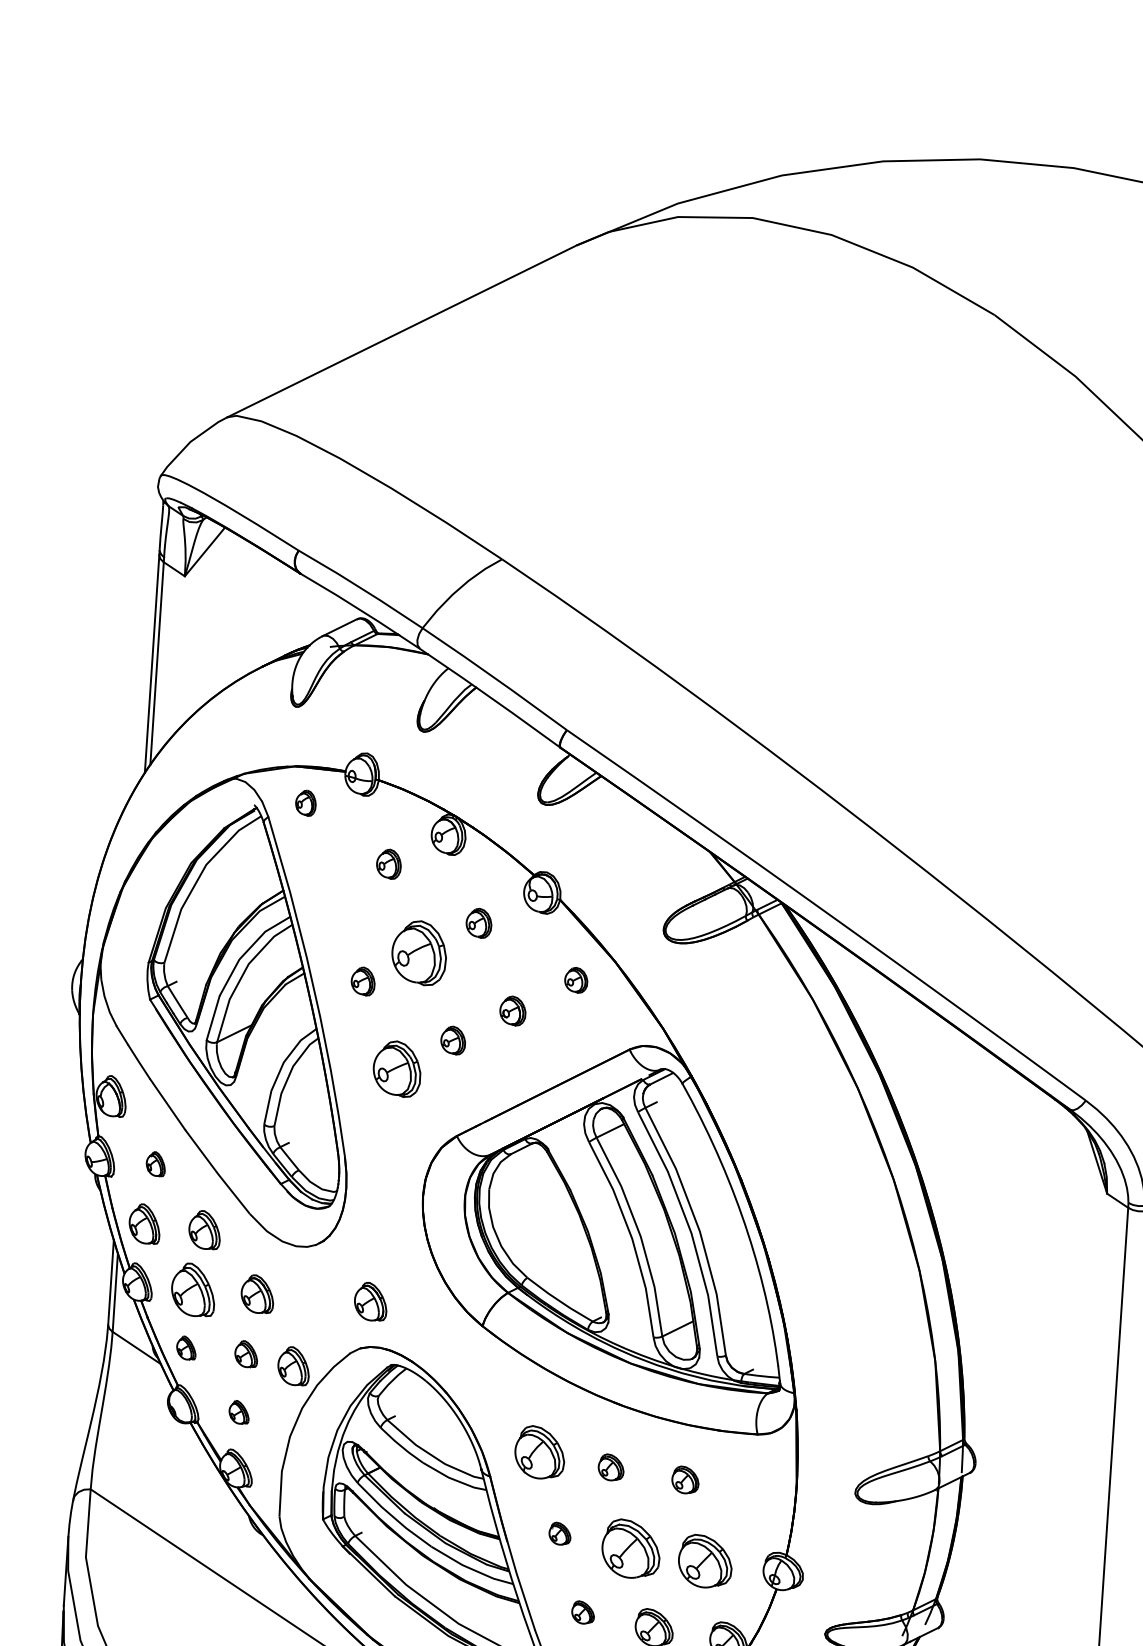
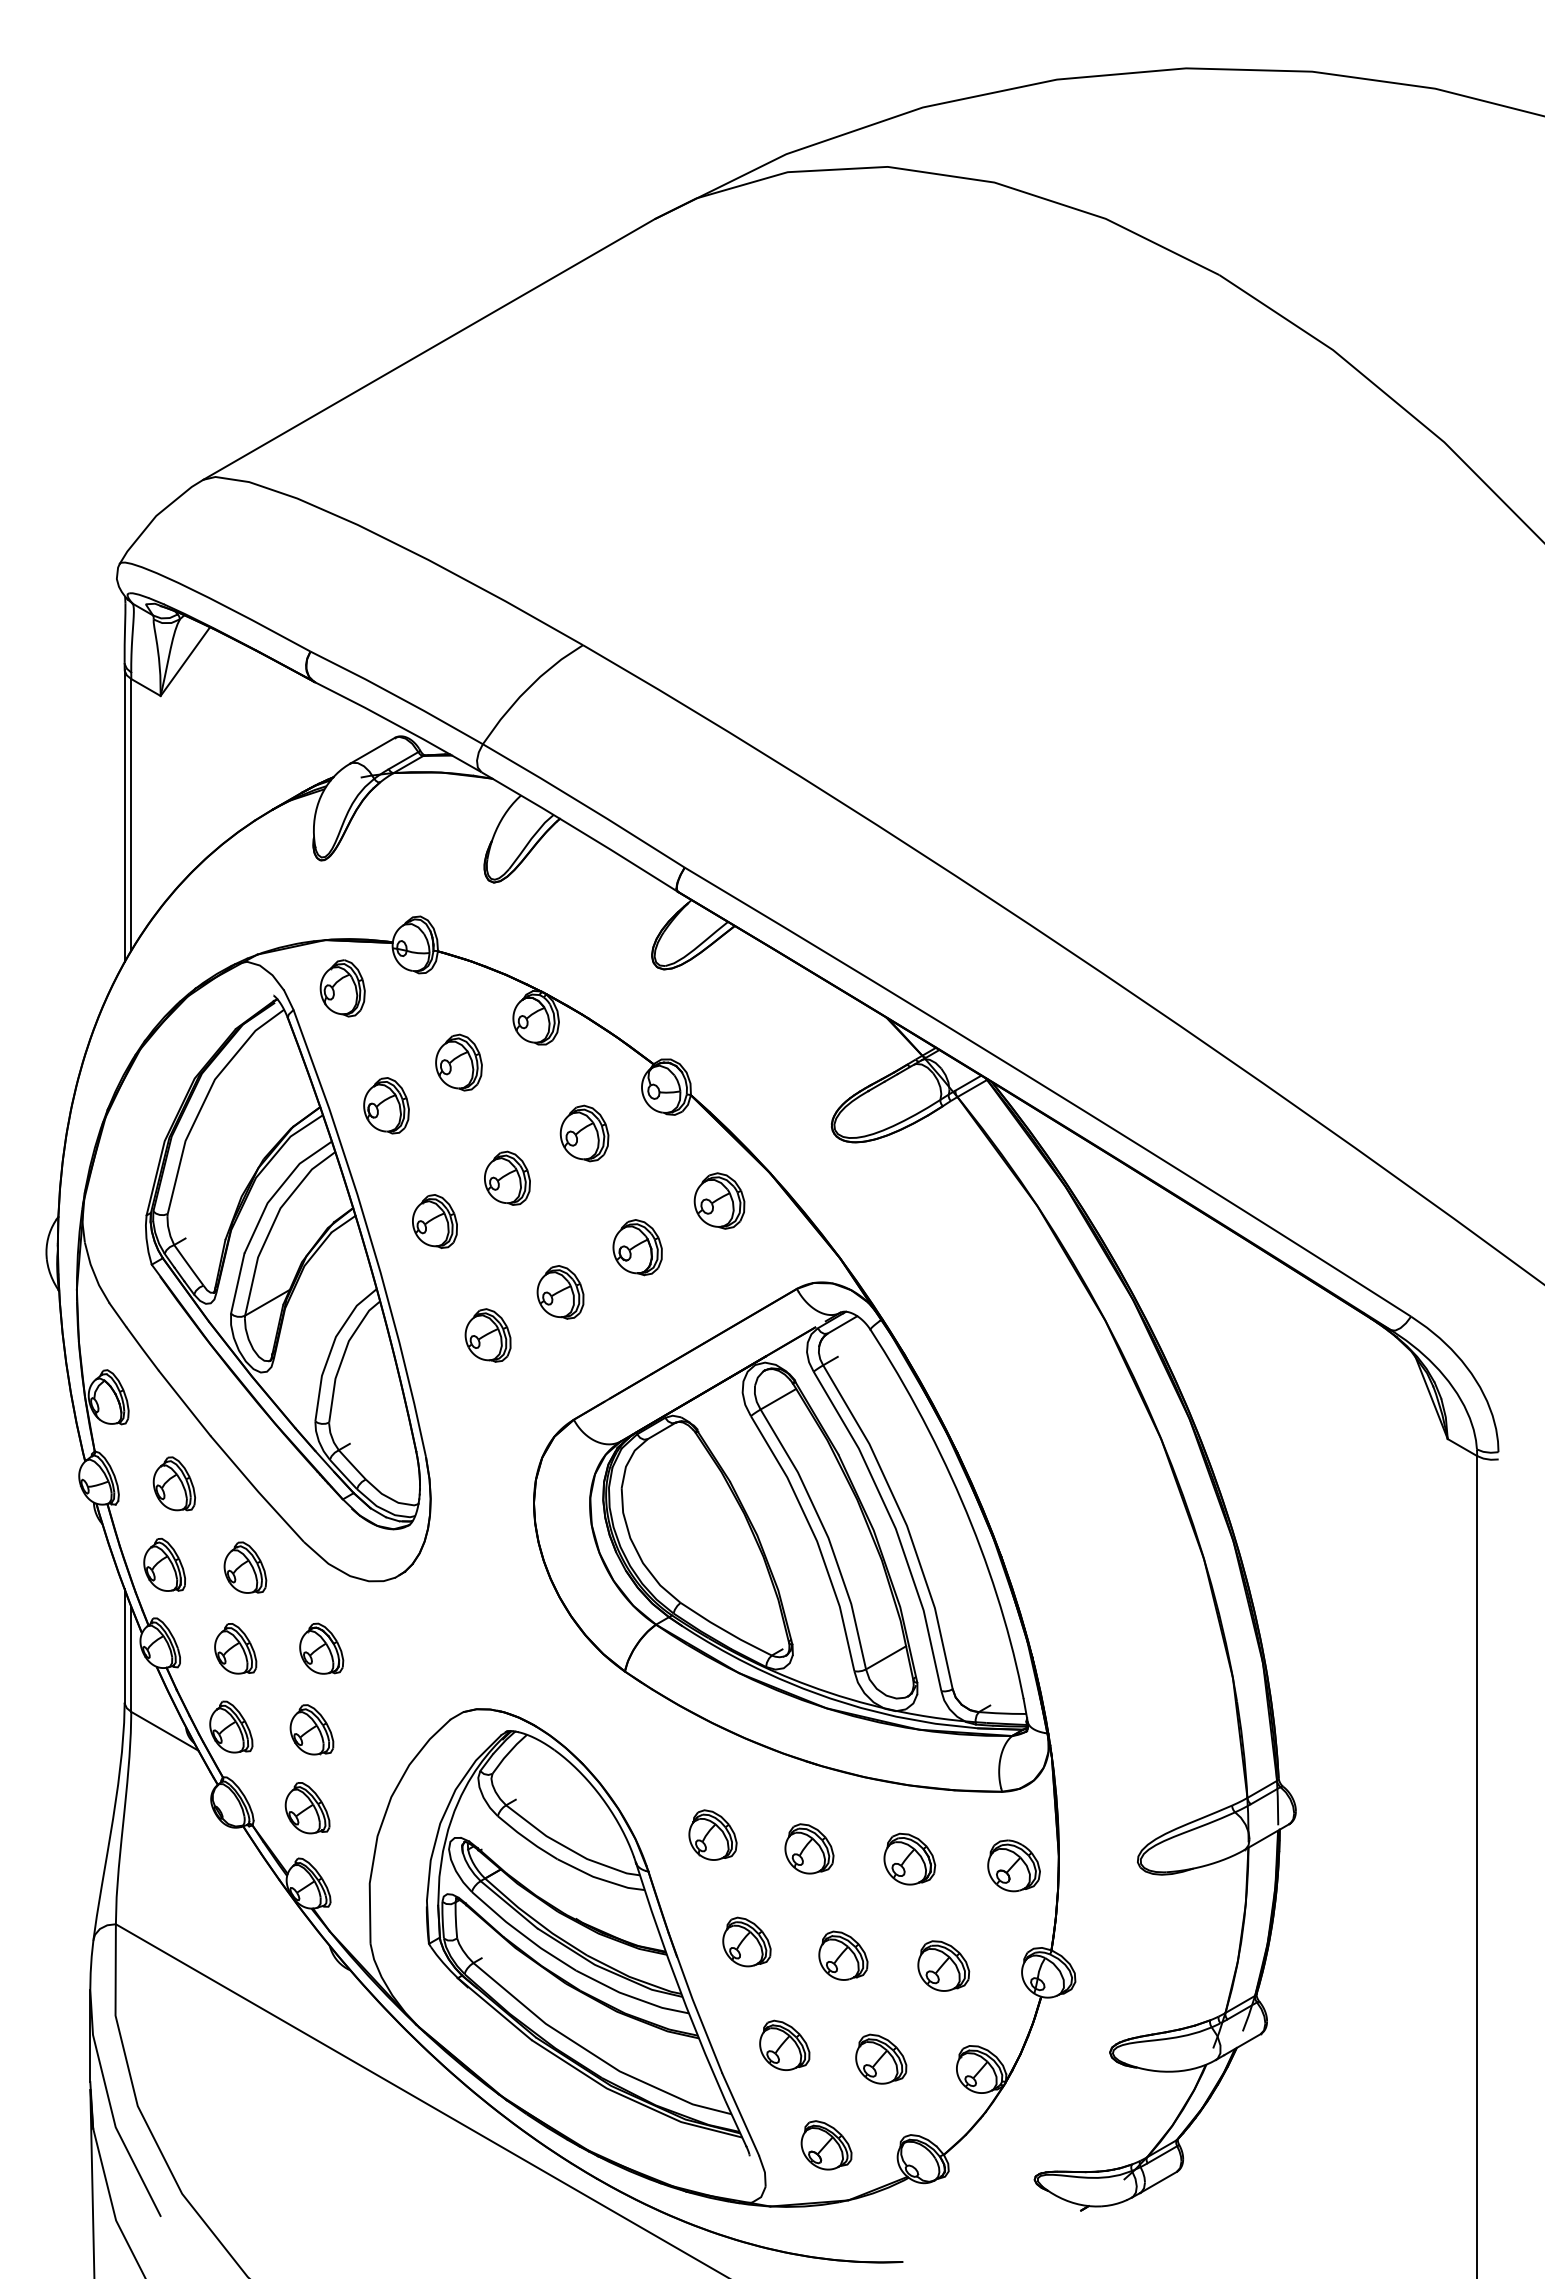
part: (305, 803) -> (342, 988), size x1.67
part: (388, 864) -> (458, 1062), size x1.43
part: (332, 892) -> (386, 1105), added
part: (479, 923) -> (584, 1133), size x1.43
part: (419, 952) -> (507, 1177), size x0.62
part: (576, 979) -> (719, 1200), size x1.67
part: (362, 981) -> (434, 1221), size x1.43
part: (512, 1010) -> (637, 1247), size x1.43
part: (453, 1040) -> (560, 1292), size x1.43
part: (396, 1069) -> (487, 1335), size x0.71
part: (155, 1163) -> (173, 1483), size x1.67
part: (193, 1289) -> (235, 1648), size x0.71
part: (370, 1301) -> (473, 1648), removed
part: (186, 1347) -> (231, 1726), size x1.67
part: (246, 1353) -> (311, 1729), size x1.43
part: (293, 1366) -> (376, 1741), removed
part: (239, 1412) -> (307, 1808), size x1.67
part: (539, 1451) -> (712, 1834), size x0.71
part: (611, 1467) -> (809, 1848), size x1.43
part: (685, 1479) -> (909, 1858), size x1.43
part: (762, 1489) -> (1013, 1865), added
part: (559, 1533) -> (746, 1941), size x1.67
part: (631, 1548) -> (843, 1955), size x0.62
part: (705, 1561) -> (943, 1965), size x0.71
part: (582, 1612) -> (784, 2044), size x1.67

